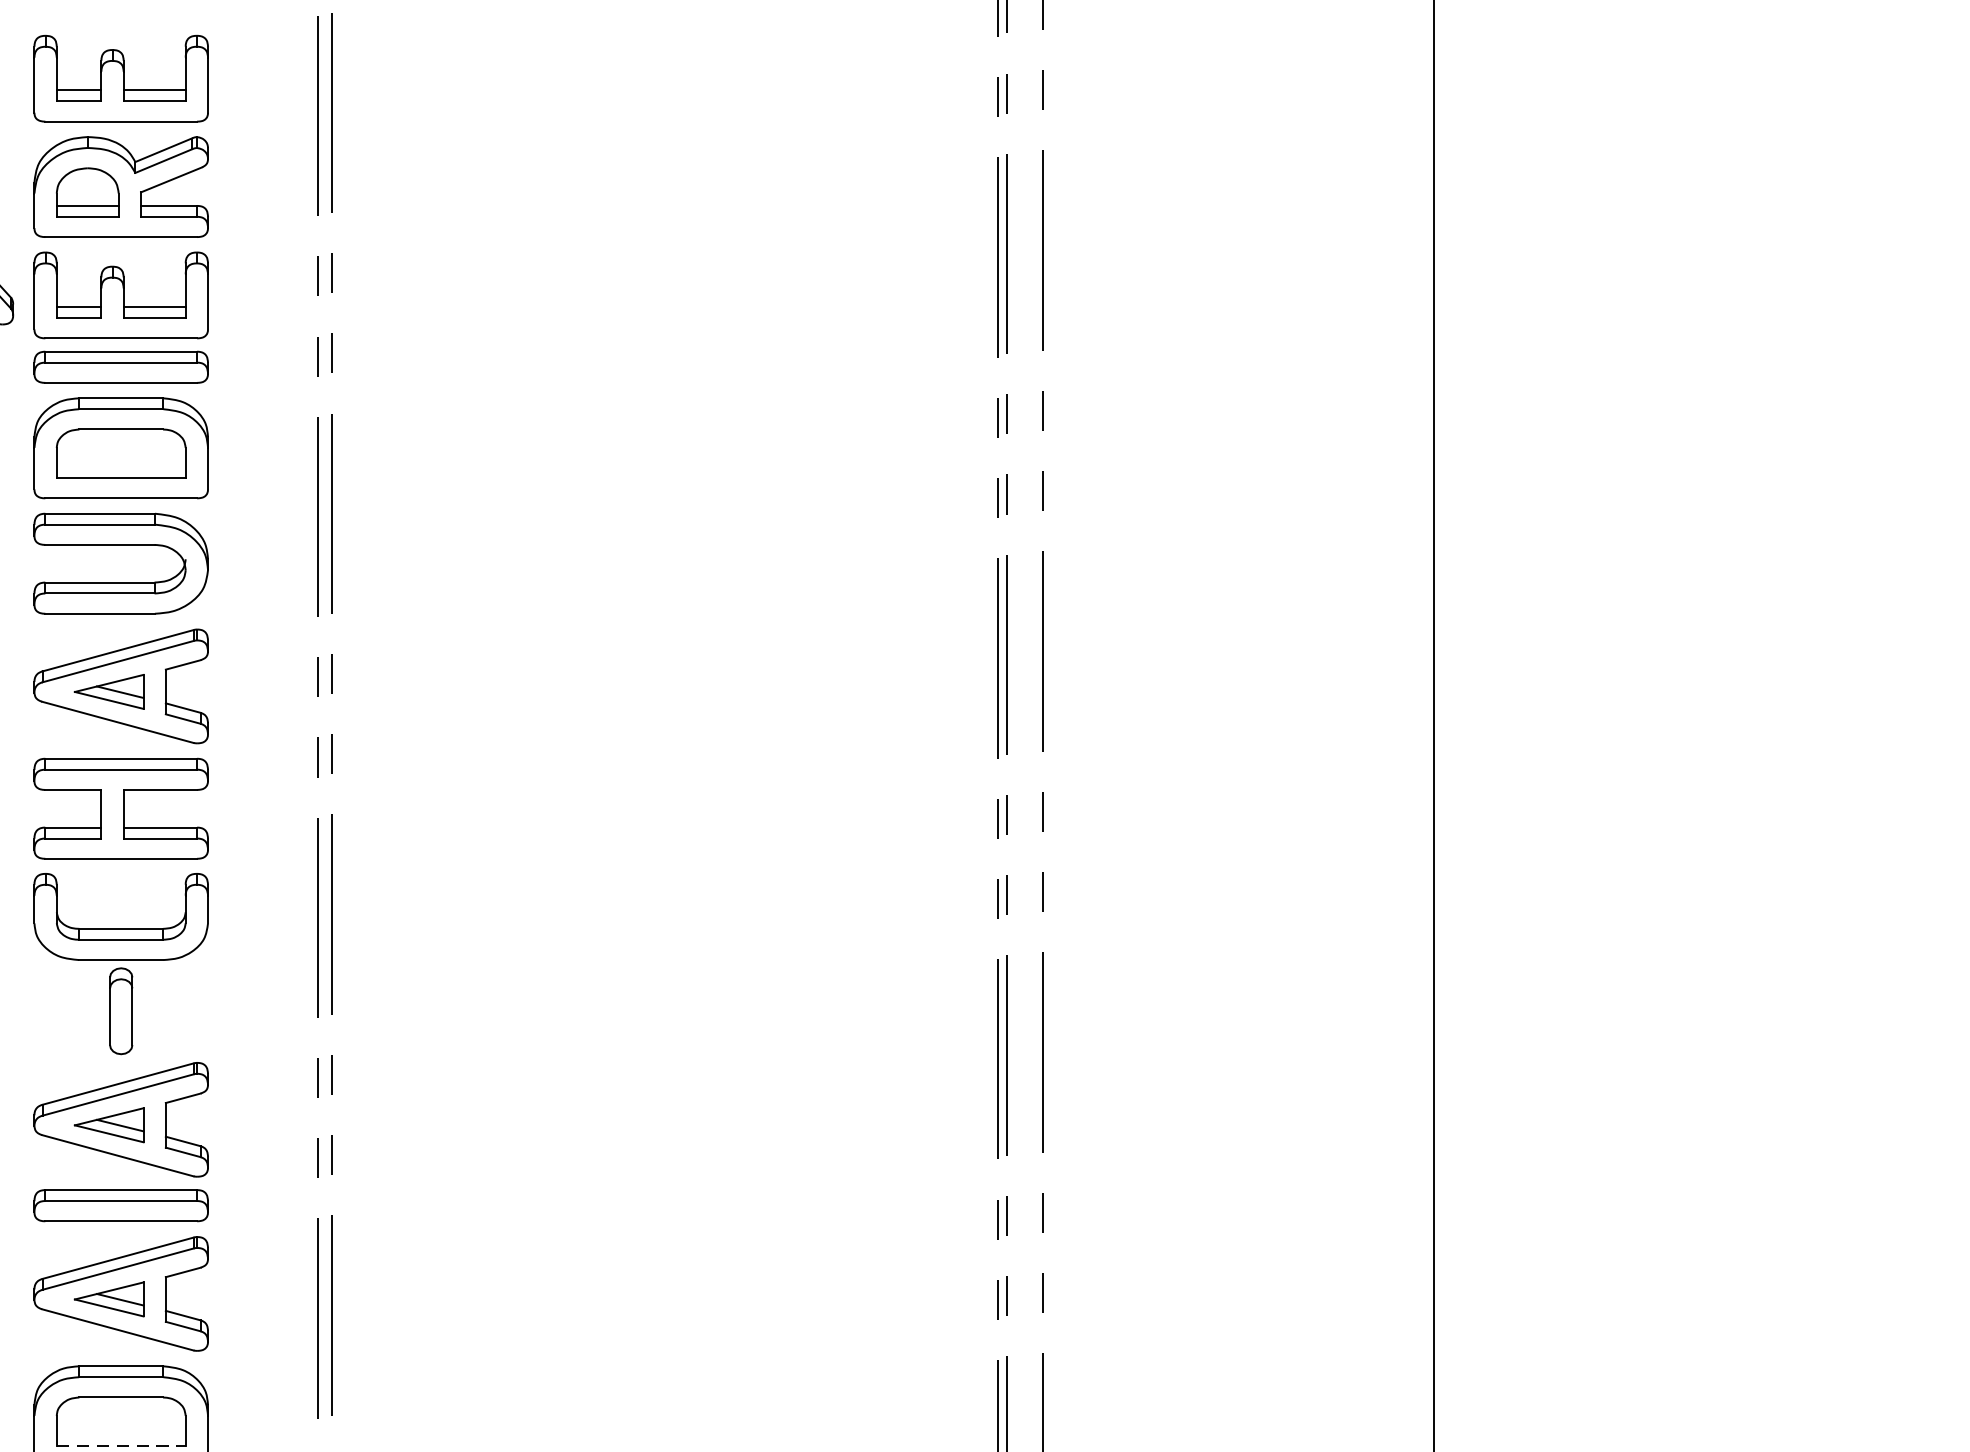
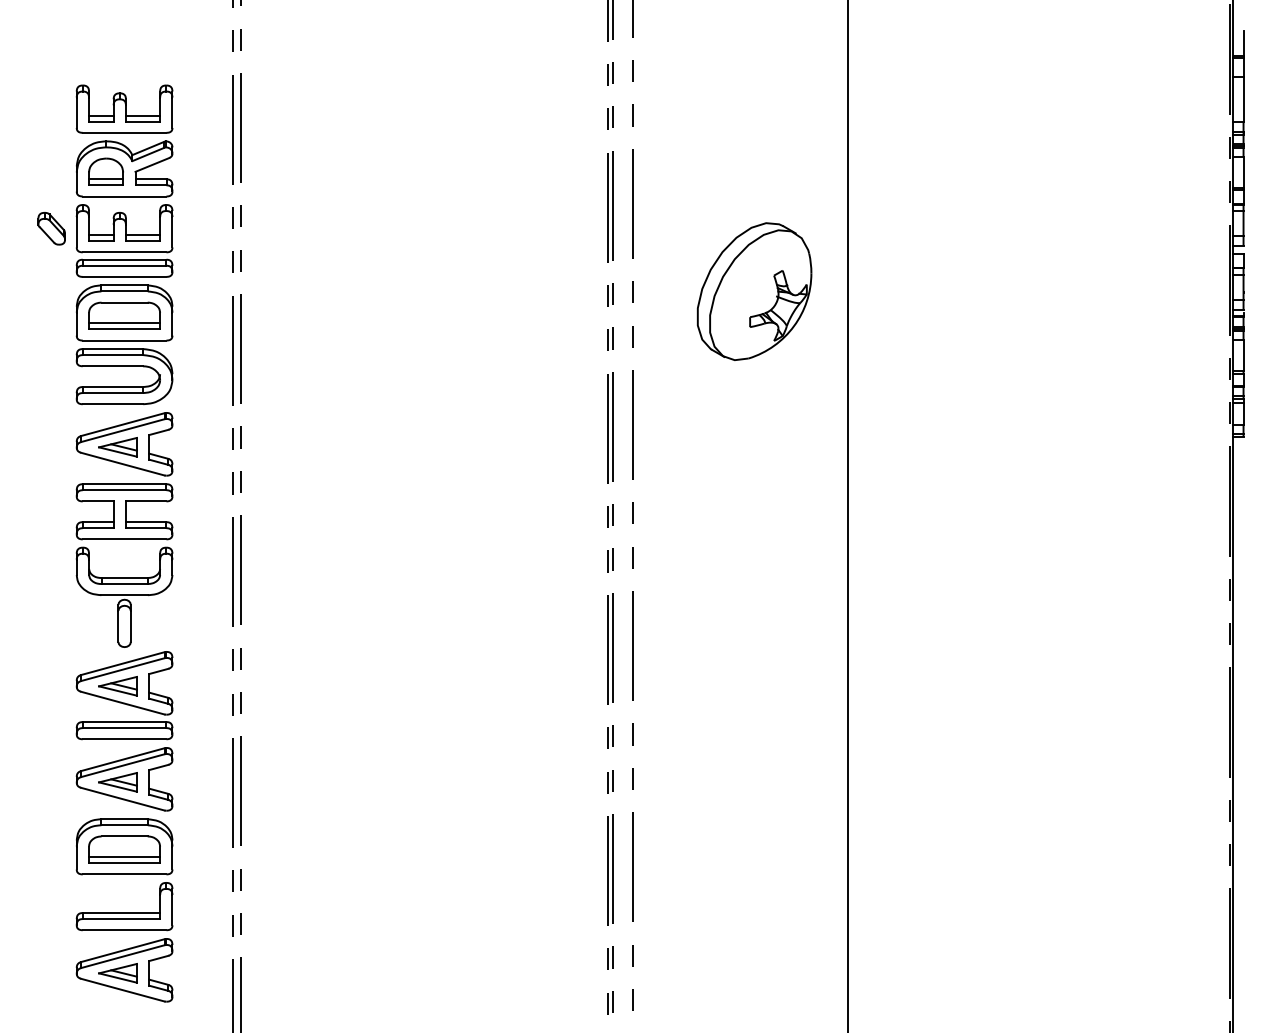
part: (1263, 409) -> (754, 291), added
line: (121, 467) -> (124, 323), added
line: (121, 1435) -> (124, 857), added
line: (121, 1446) -> (124, 863), dashed -> solid

